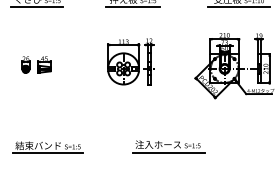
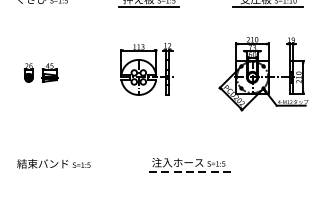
line: (37, 6) -> (41, 7), removed
line: (48, 152) -> (54, 171), removed
line: (169, 152) -> (190, 171), solid -> dashed

